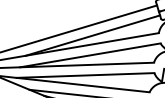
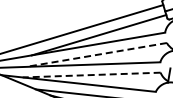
line: (90, 55) -> (96, 55), solid -> dashed
line: (85, 75) -> (91, 75), solid -> dashed

